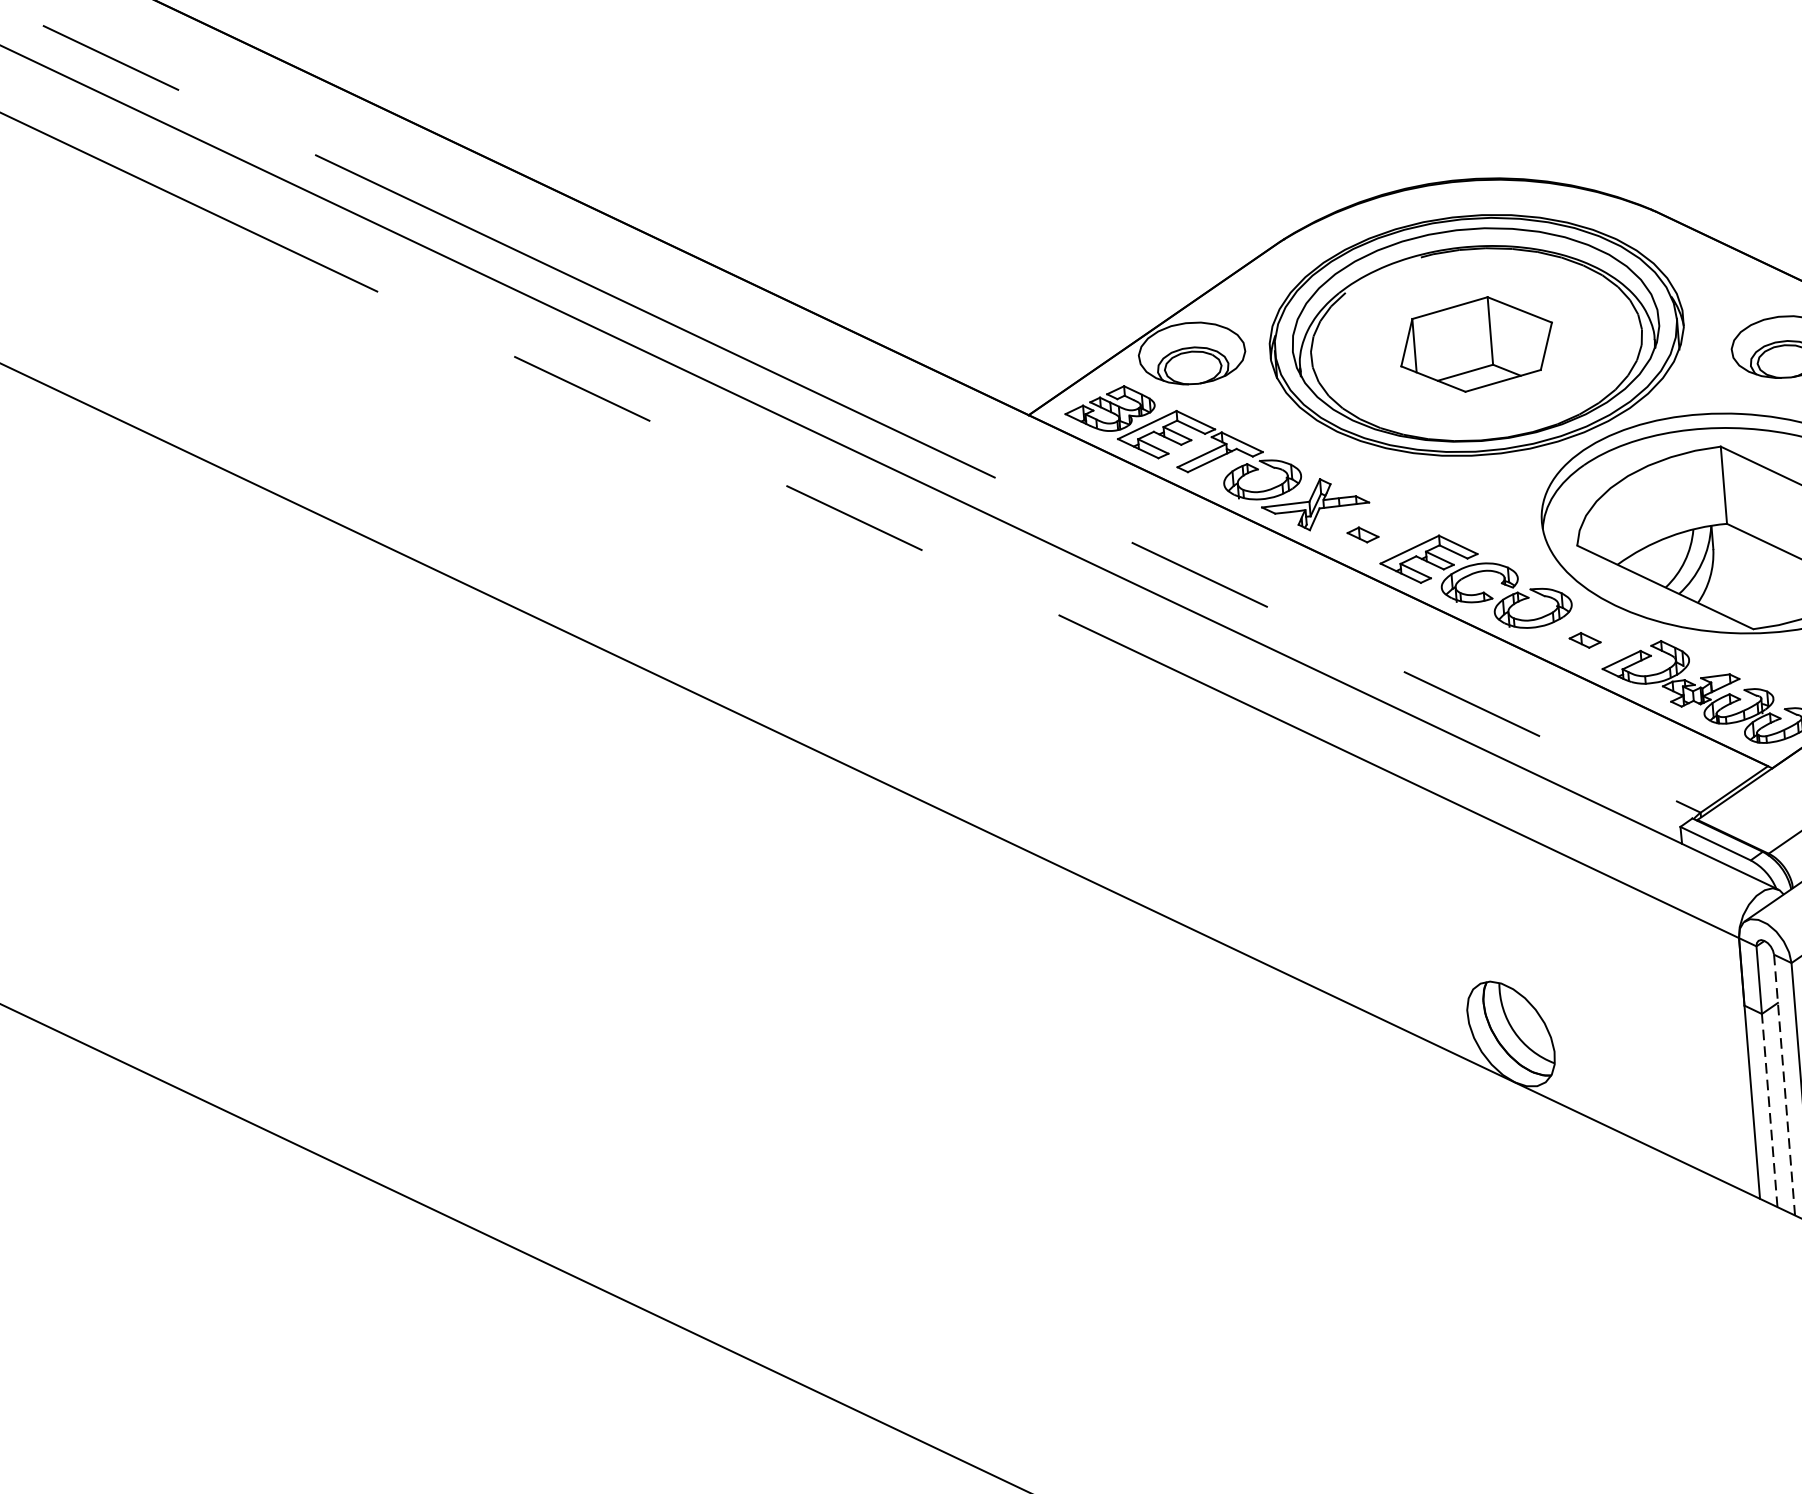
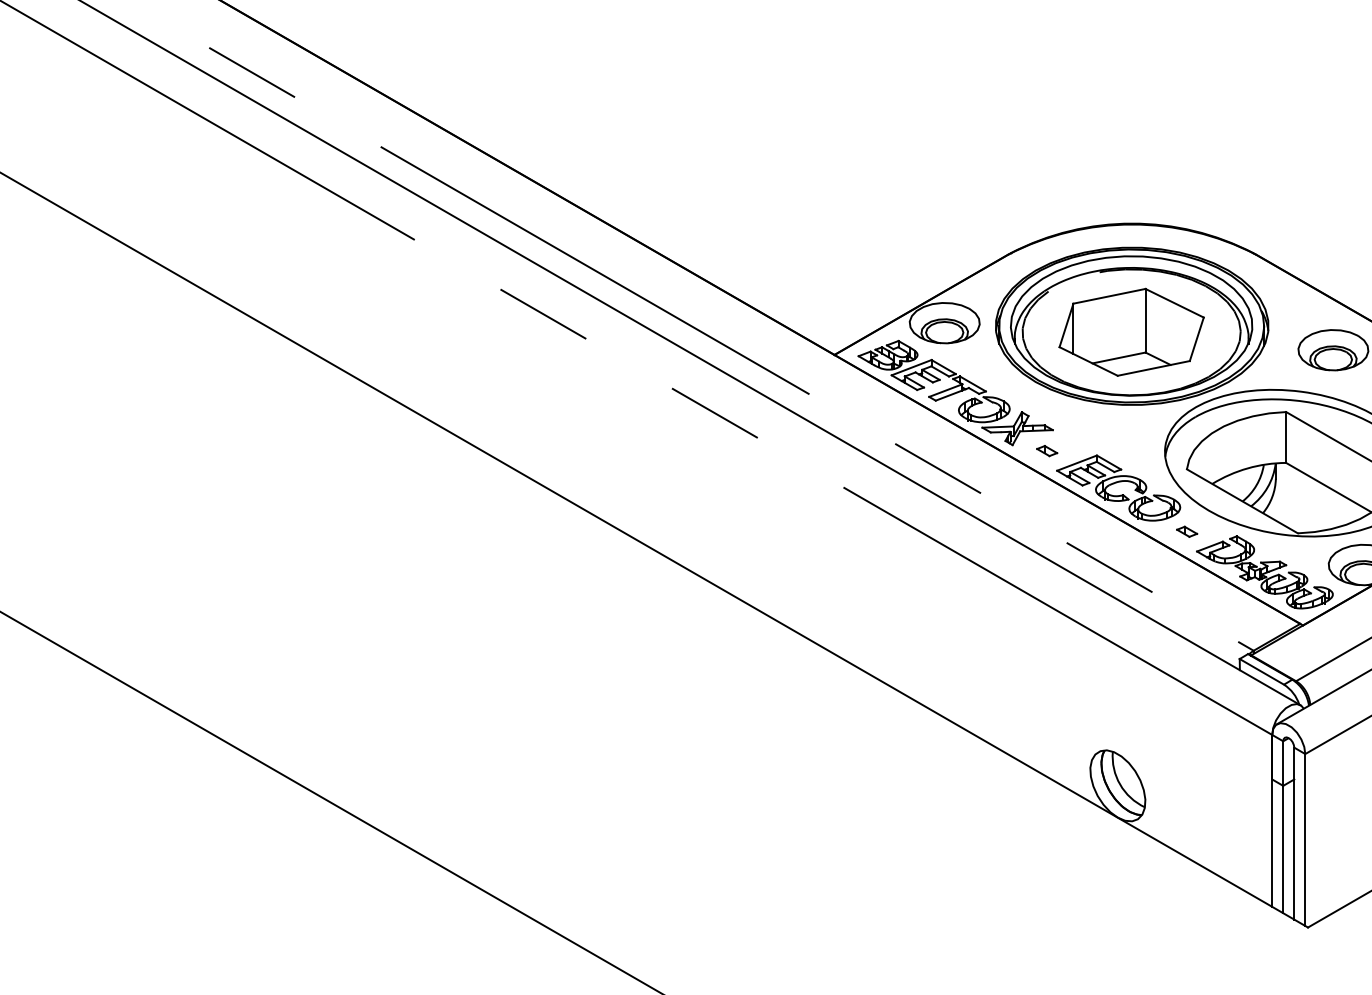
part: (1476, 343) -> (1131, 331), size x1.43
line: (1784, 1084) -> (1294, 833), dashed -> solid
line: (1770, 1110) -> (1283, 849), dashed -> solid

